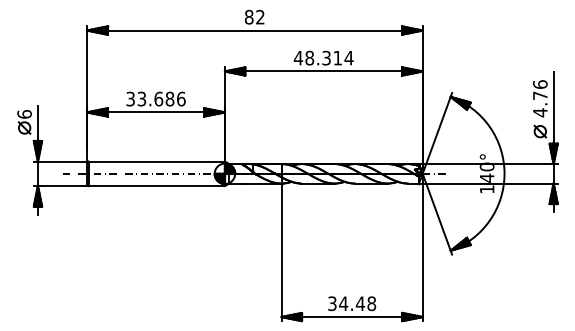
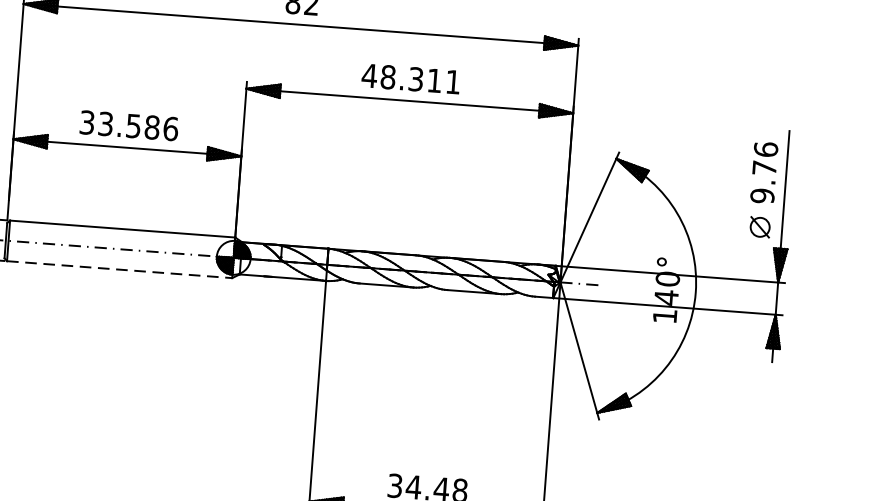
text: (348, 58) -> (452, 82), 48.314 -> 48.311
text: (158, 98) -> (133, 125), 33.686 -> 33.586
text: (540, 112) -> (762, 195), 4.76 -> 9.76
line: (157, 186) -> (120, 270), solid -> dashed

